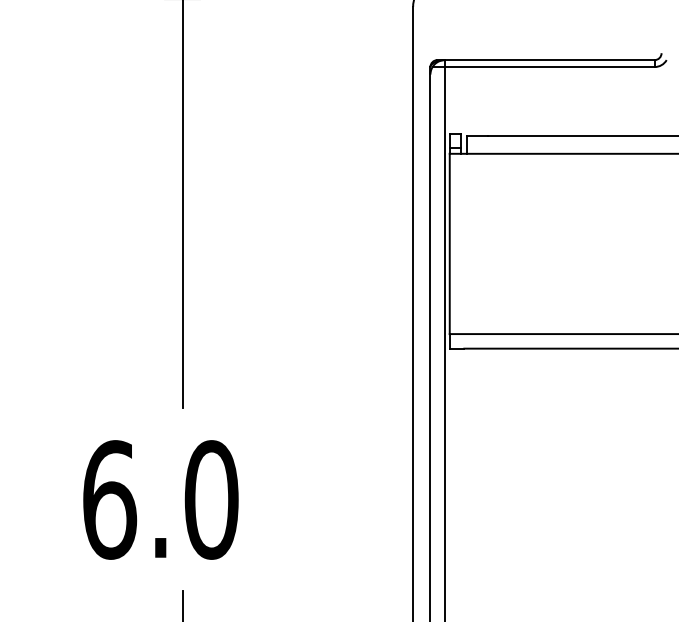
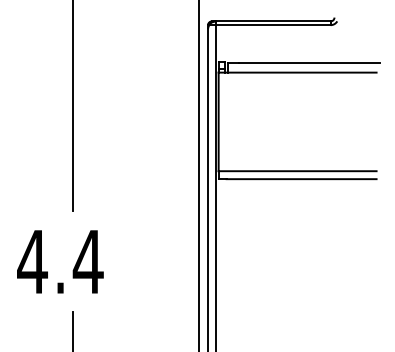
text: (160, 499) -> (60, 261), 6.0 -> 4.4

